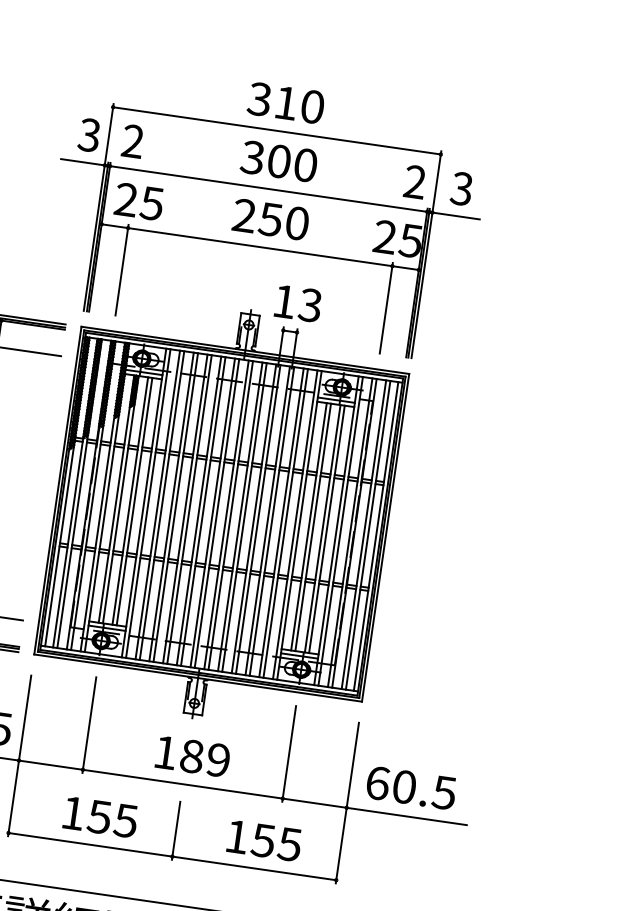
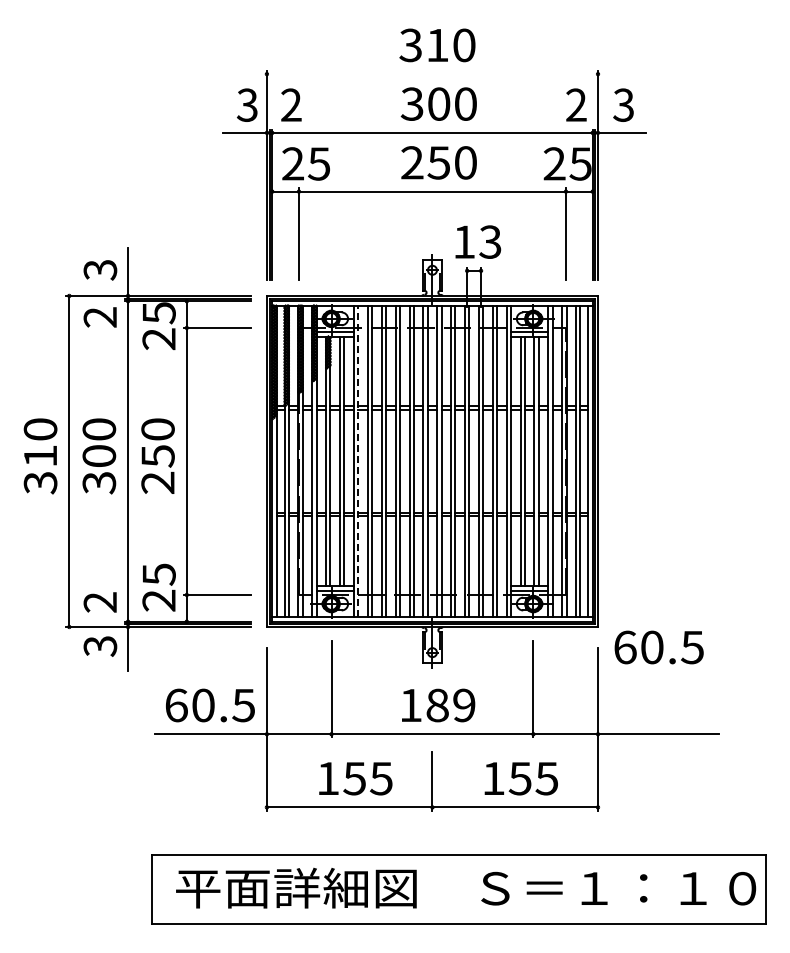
line: (276, 131) -> (432, 74), removed
line: (148, 503) -> (358, 461), solid -> dashed
text: (410, 787) -> (658, 647), moved

